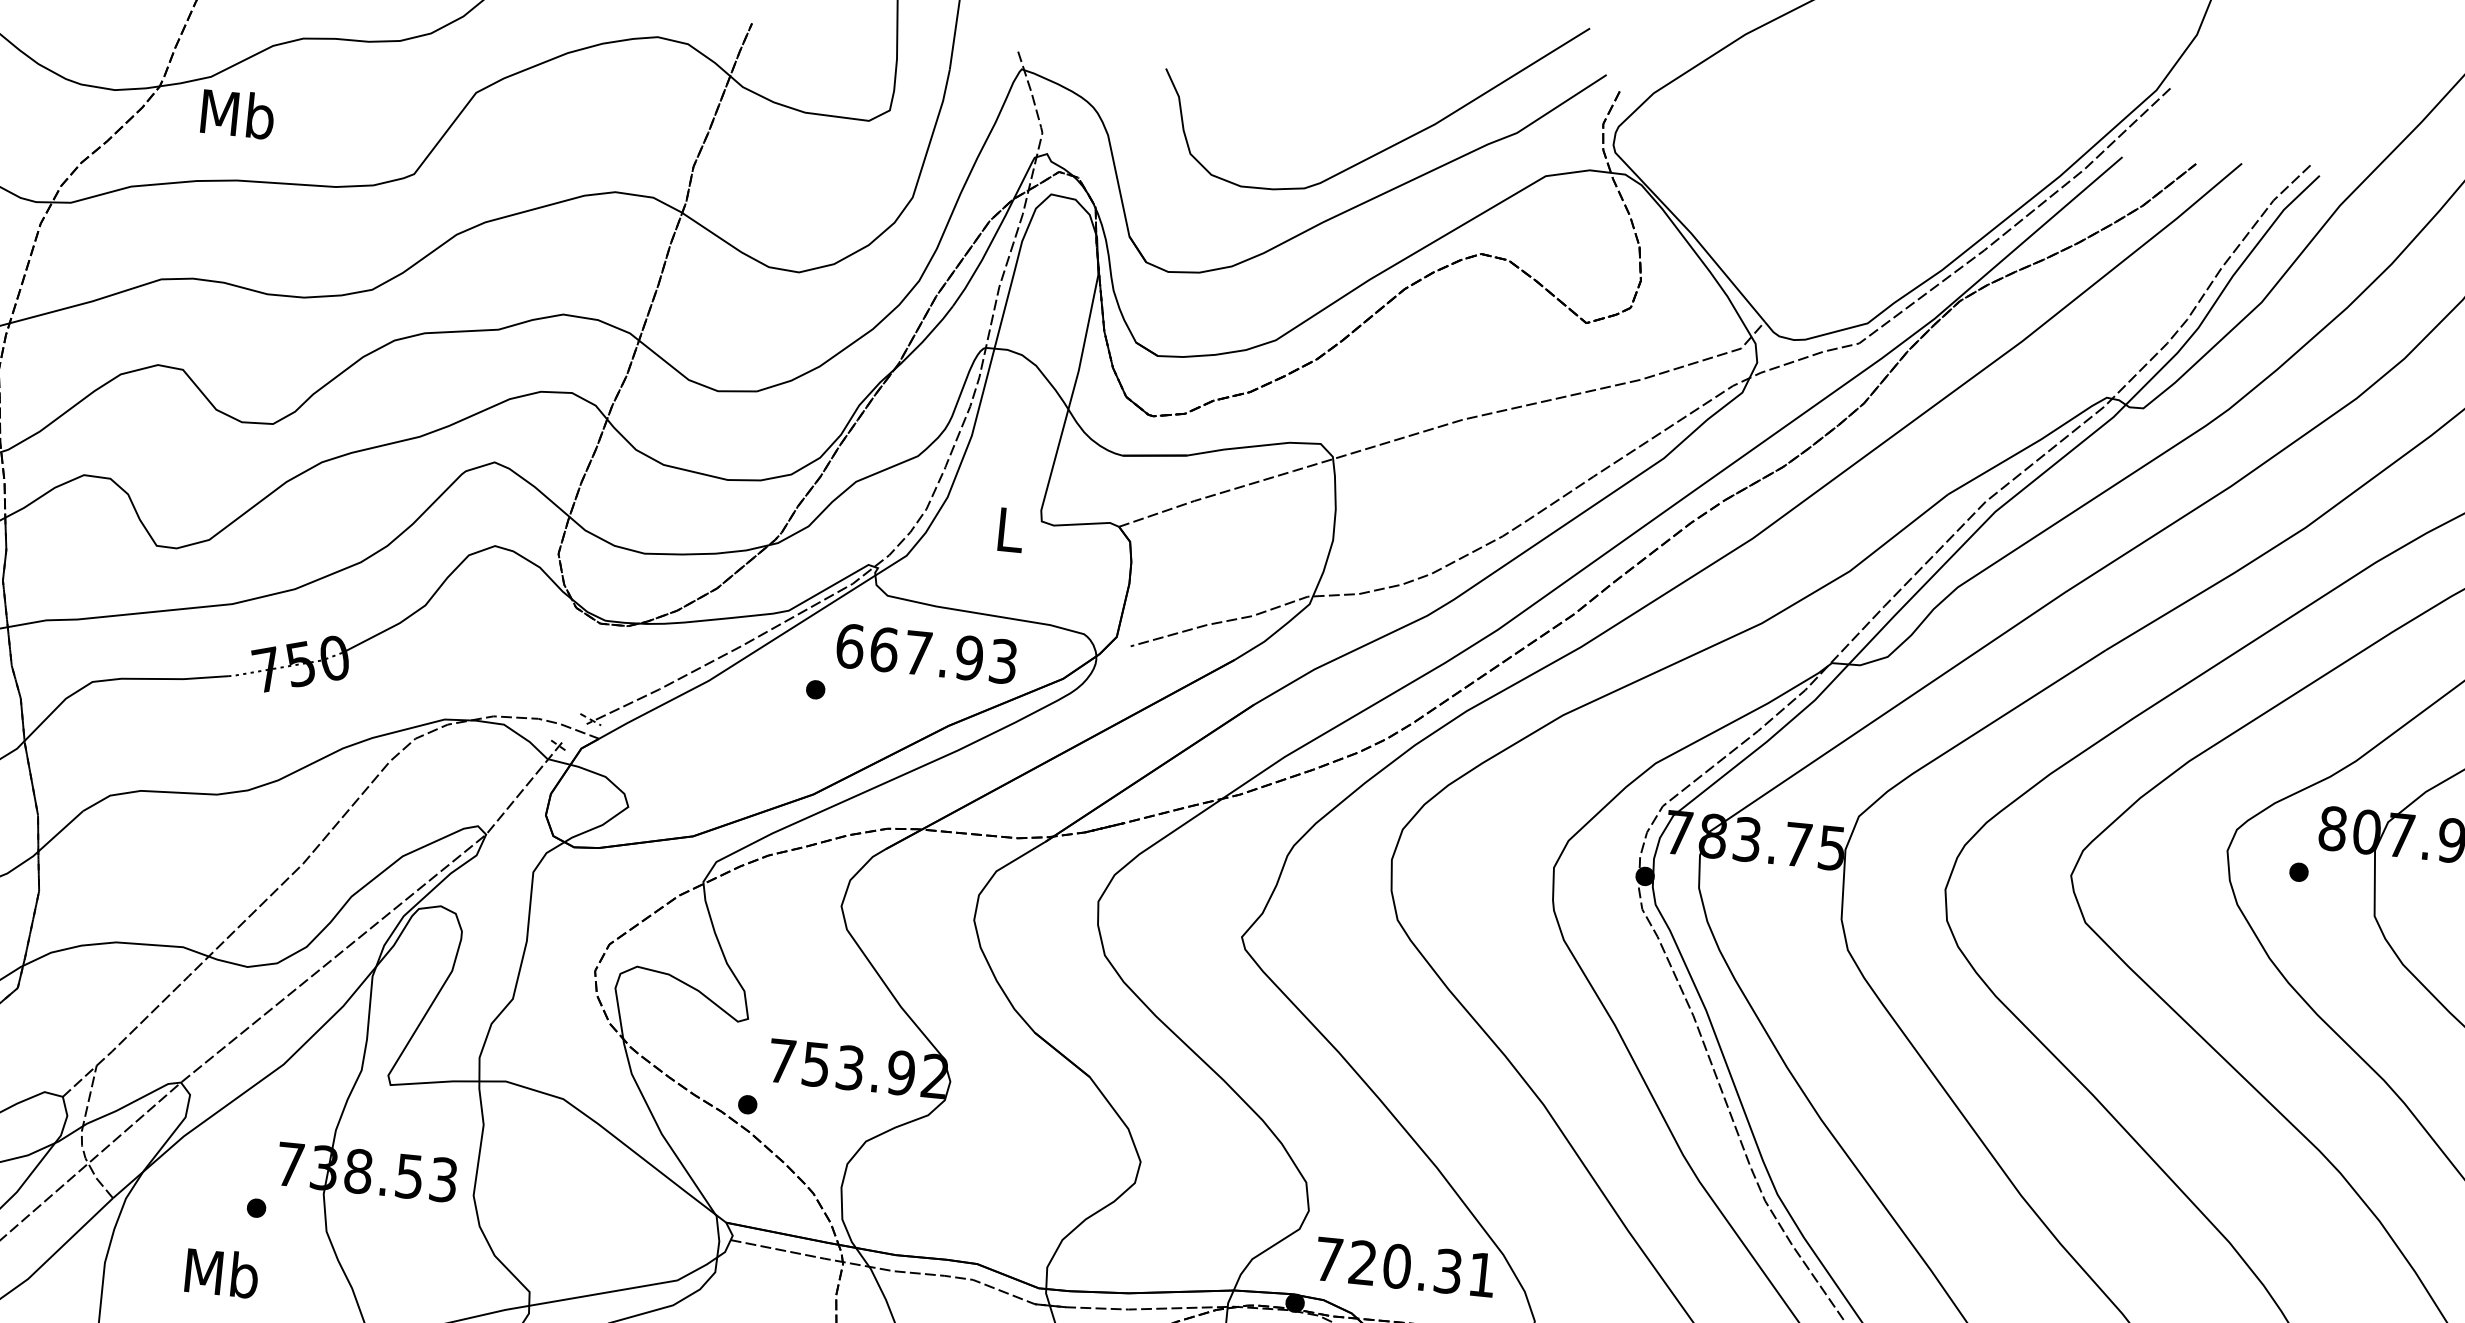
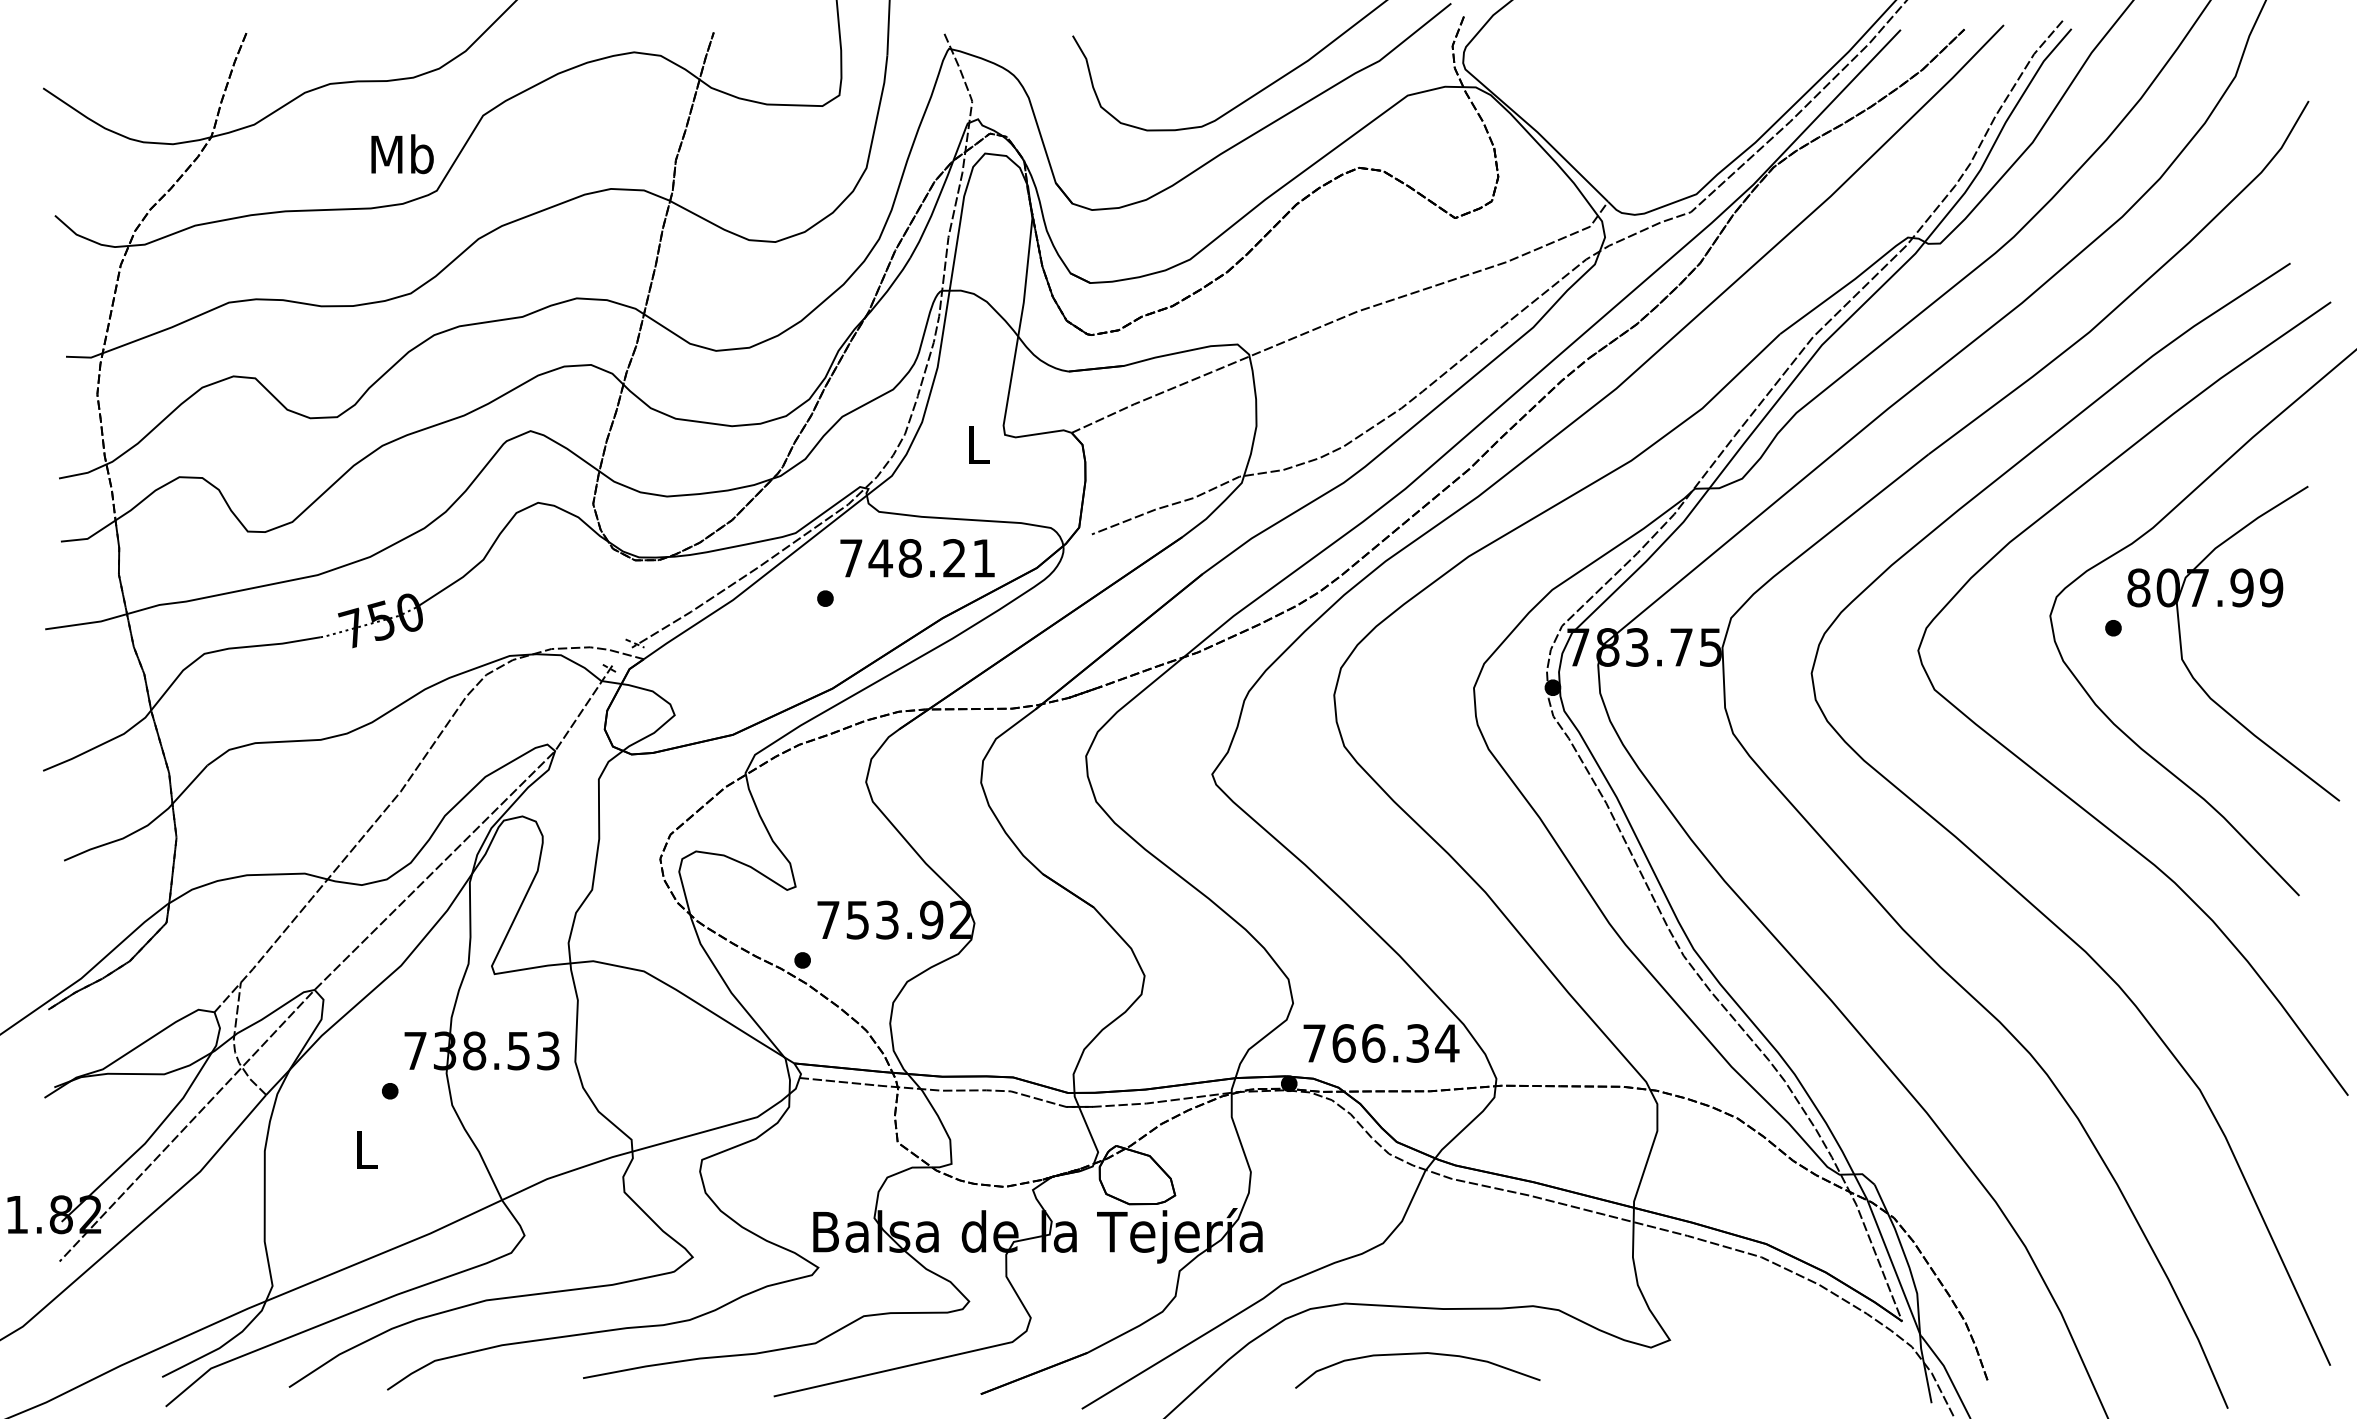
text: (237, 114) -> (402, 154), moved
text: (926, 654) -> (917, 558), 667.93 -> 748.21
text: (1422, 1268) -> (1395, 1043), 720.31 -> 766.34
text: (222, 1272) -> (366, 1149), Mb -> L

